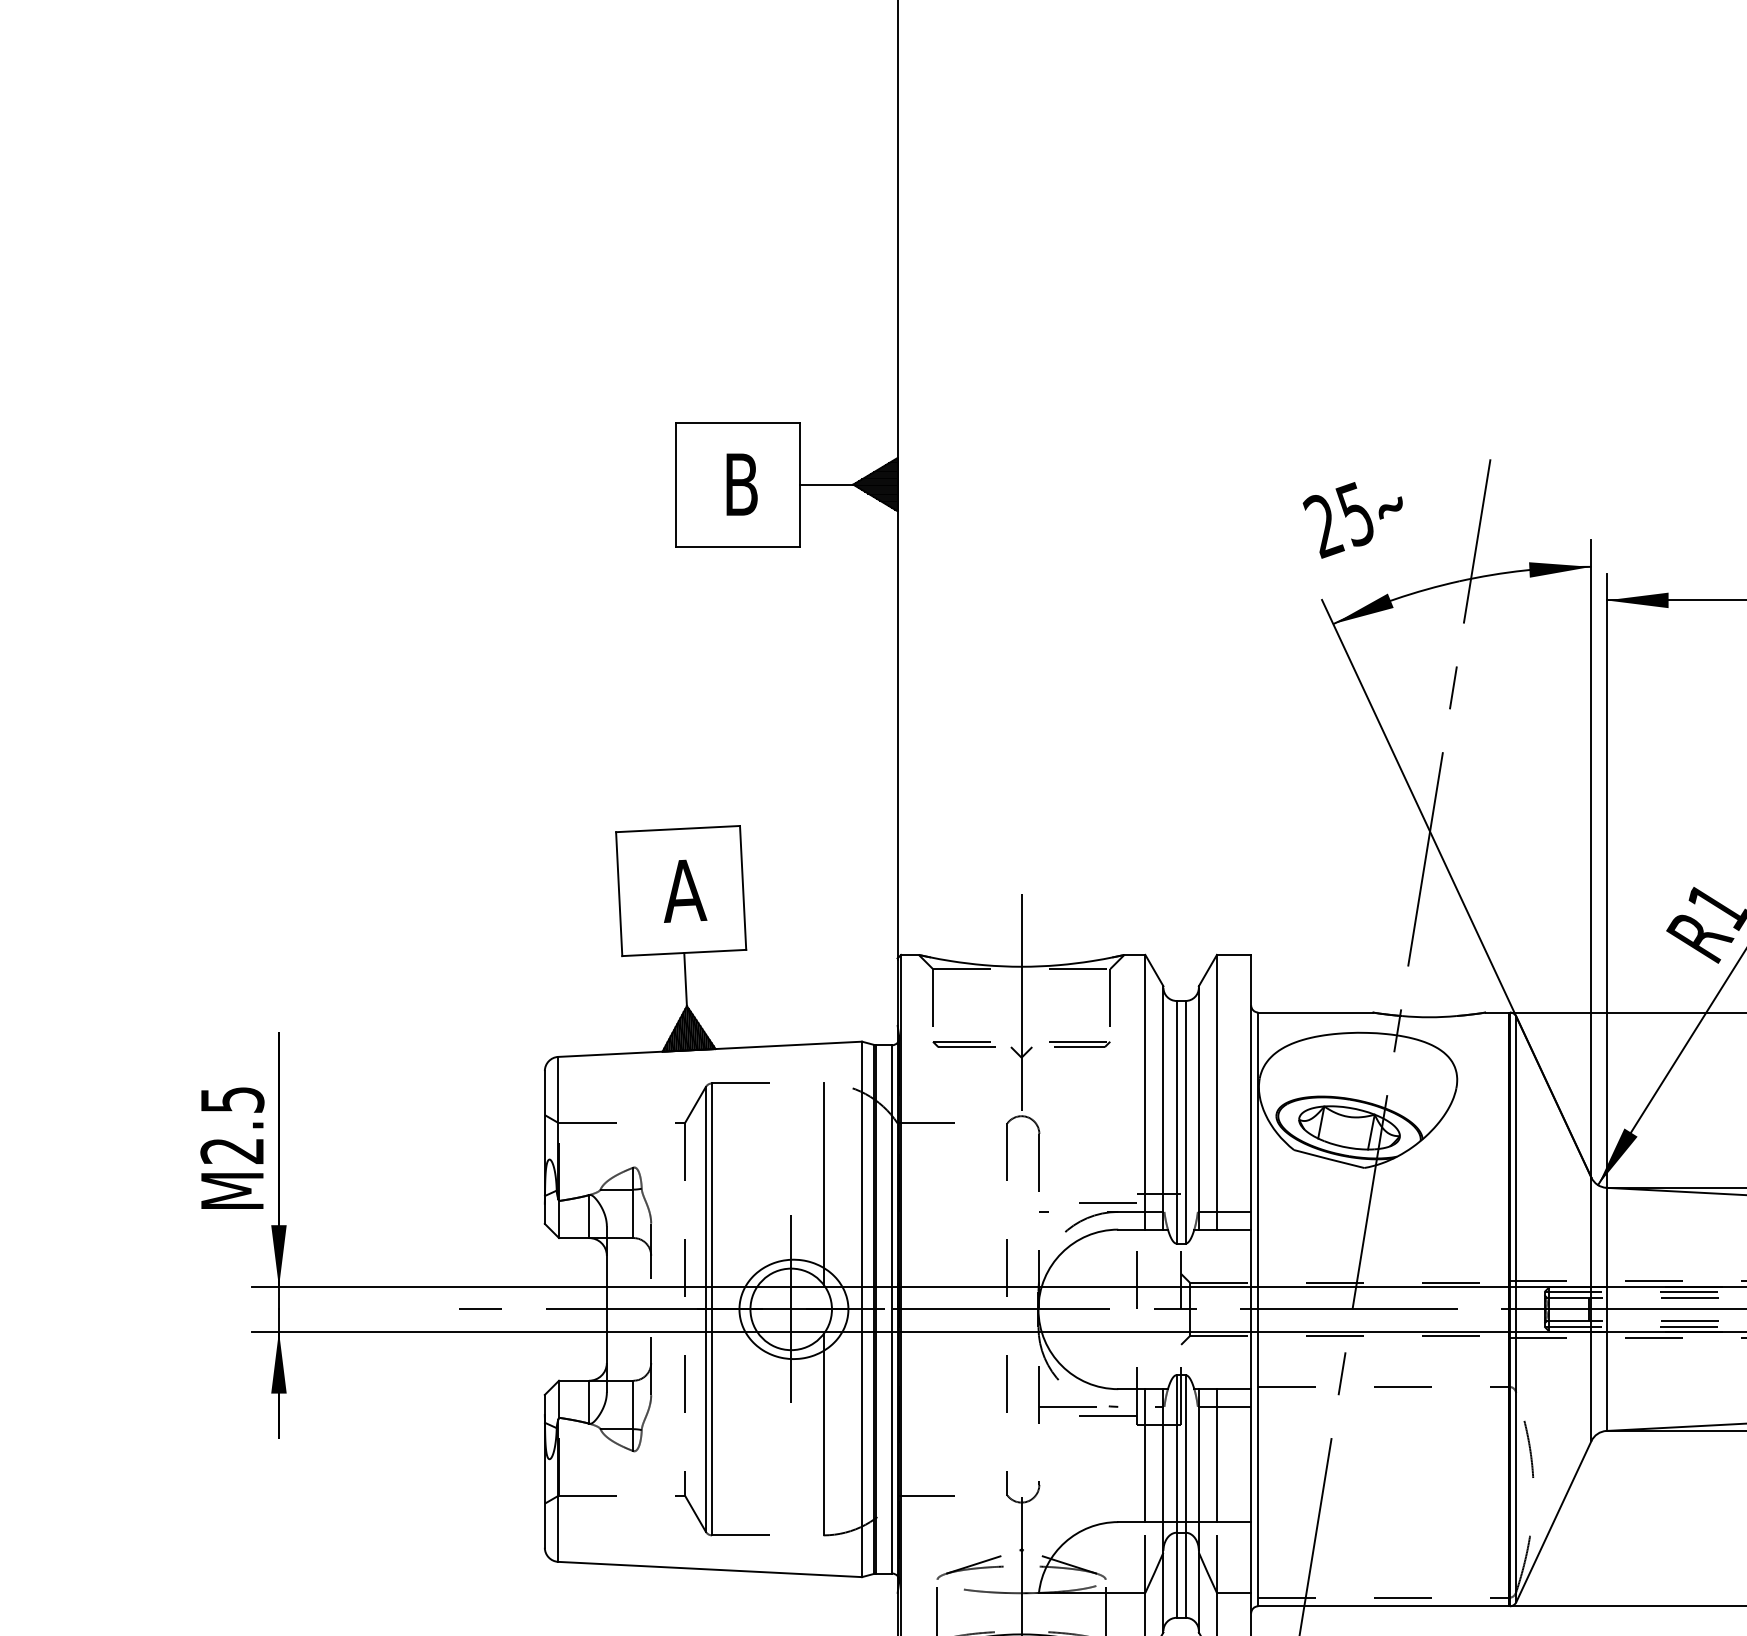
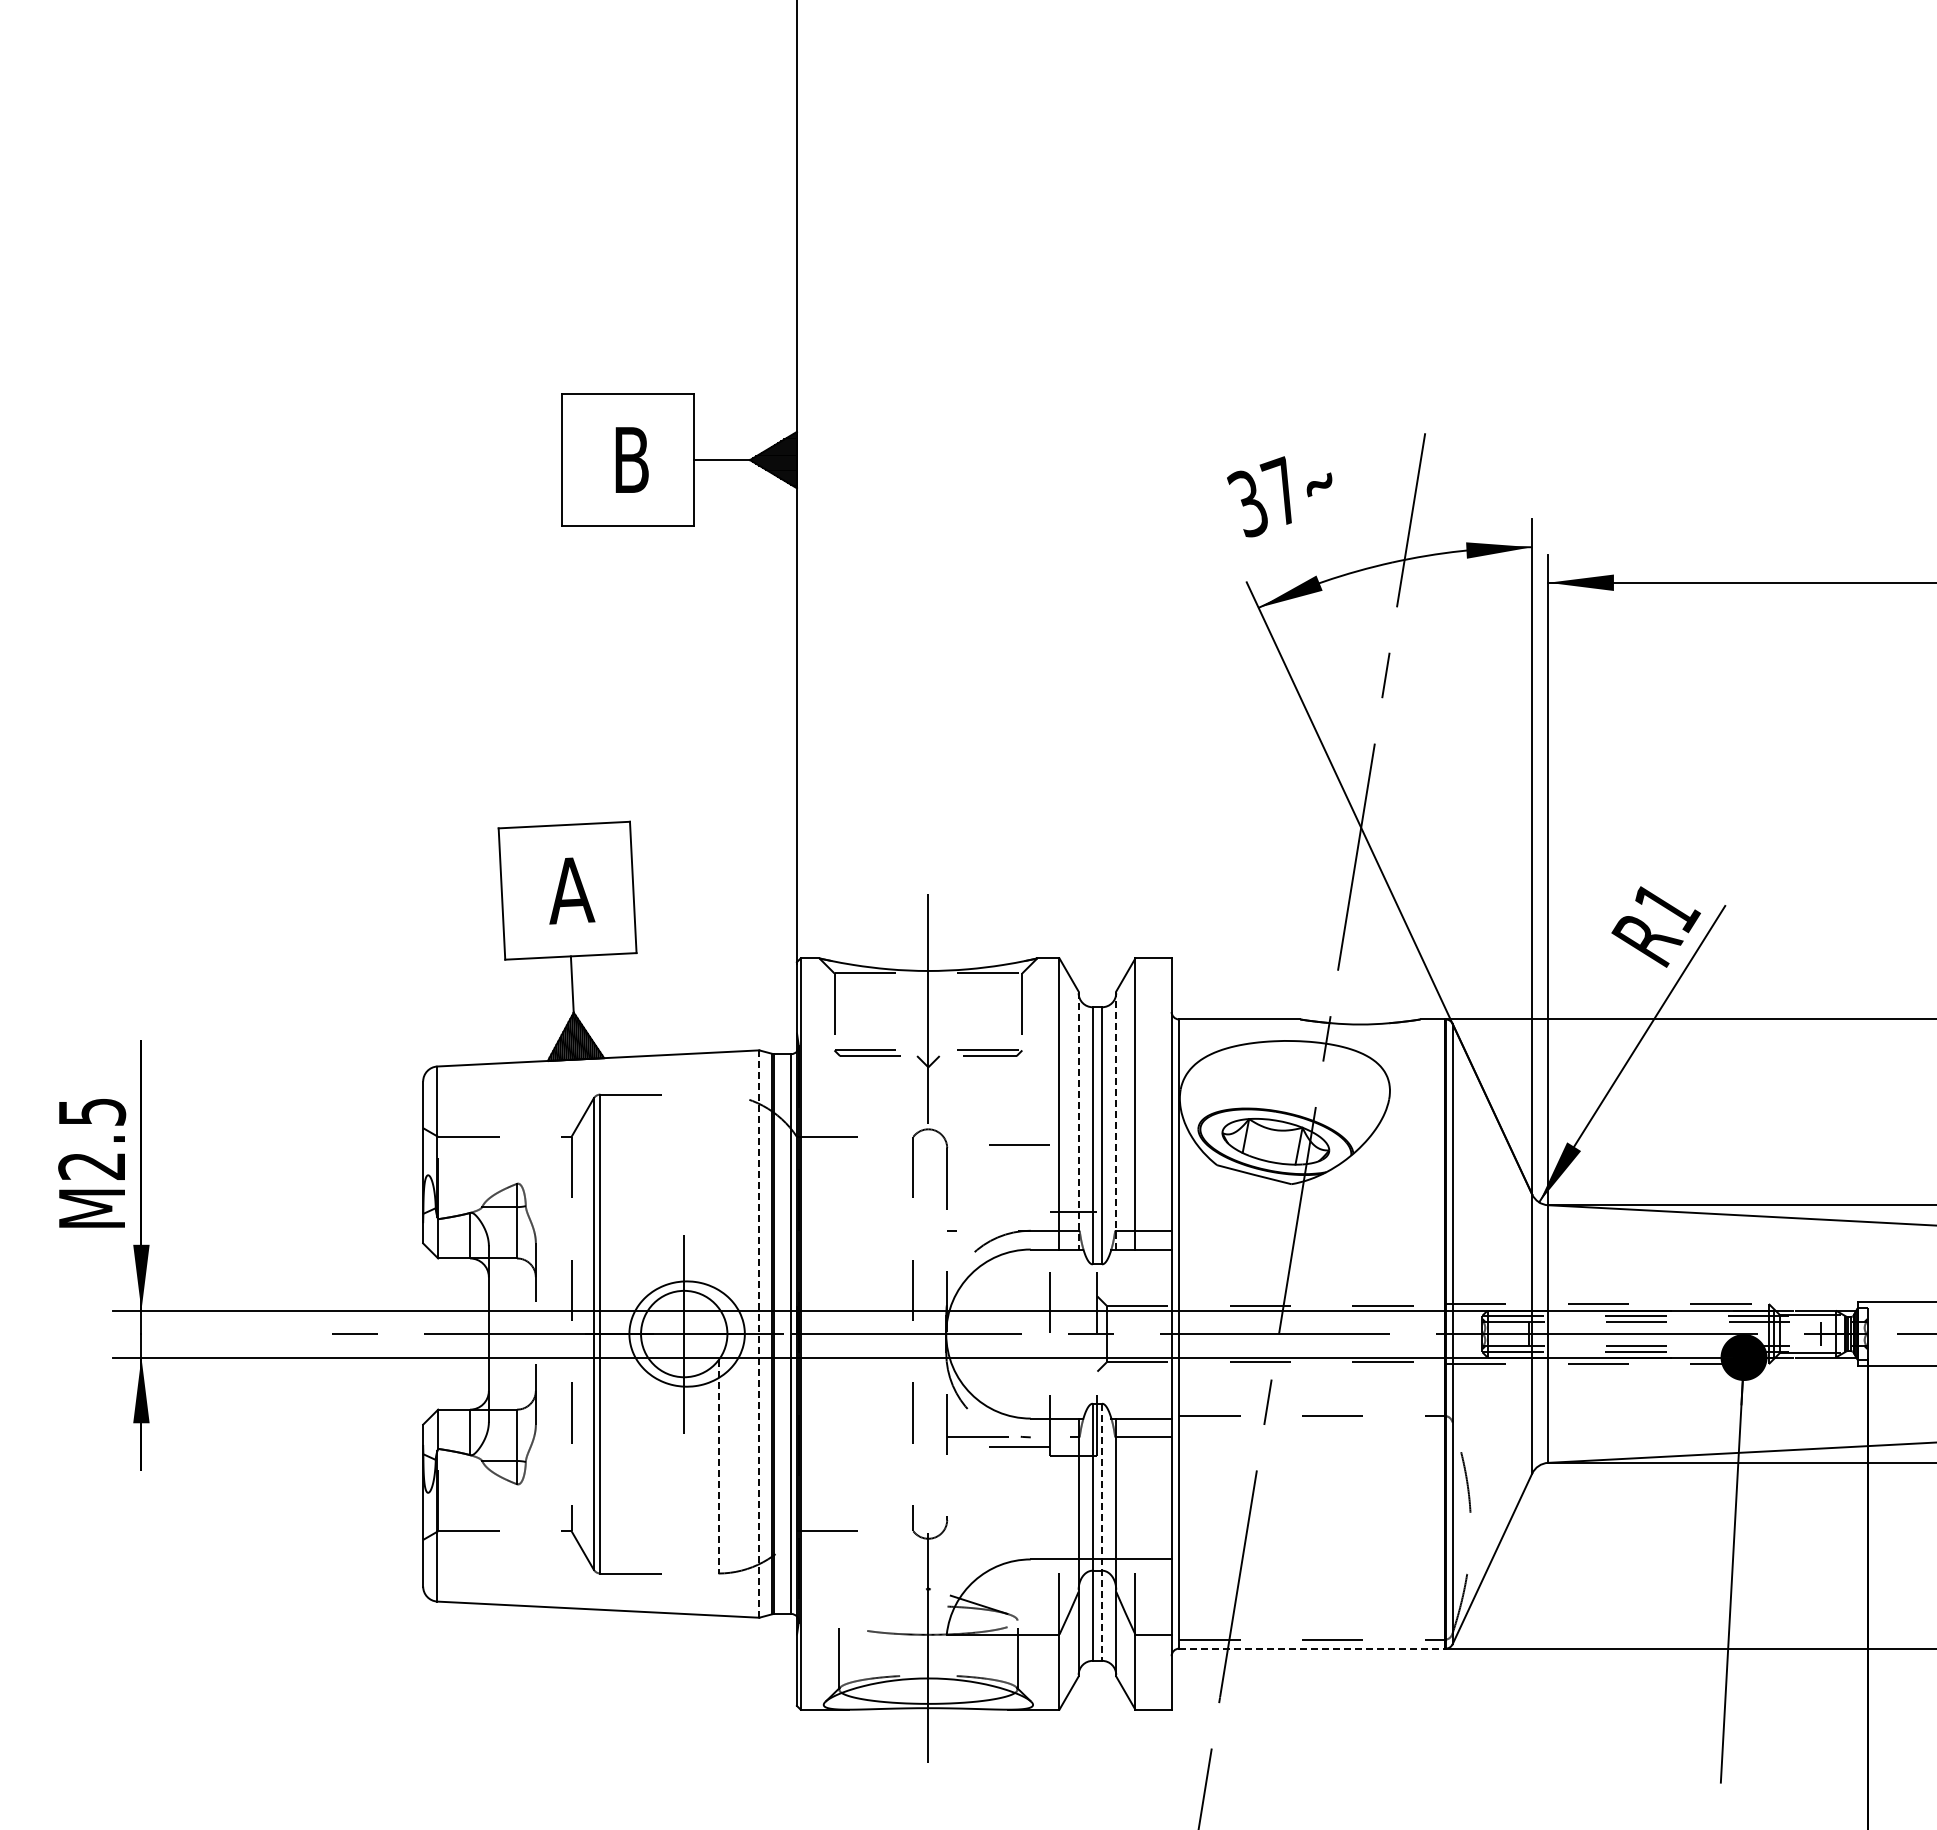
text: (1337, 519) -> (1263, 497), 25 -> 37
line: (1163, 1107) -> (1078, 1120), solid -> dashed
line: (1199, 1107) -> (1116, 1120), solid -> dashed
line: (823, 1183) -> (718, 1200), removed
line: (1107, 1202) -> (1019, 1144), moved
line: (862, 1309) -> (759, 1334), solid -> dashed
line: (823, 1434) -> (718, 1466), solid -> dashed
line: (1145, 1455) -> (1059, 1488), removed
line: (1217, 1455) -> (1135, 1488), removed
line: (1185, 1496) -> (1102, 1532), solid -> dashed
part: (969, 1567) -> (873, 1607), removed
line: (1384, 1606) -> (1312, 1648), solid -> dashed

